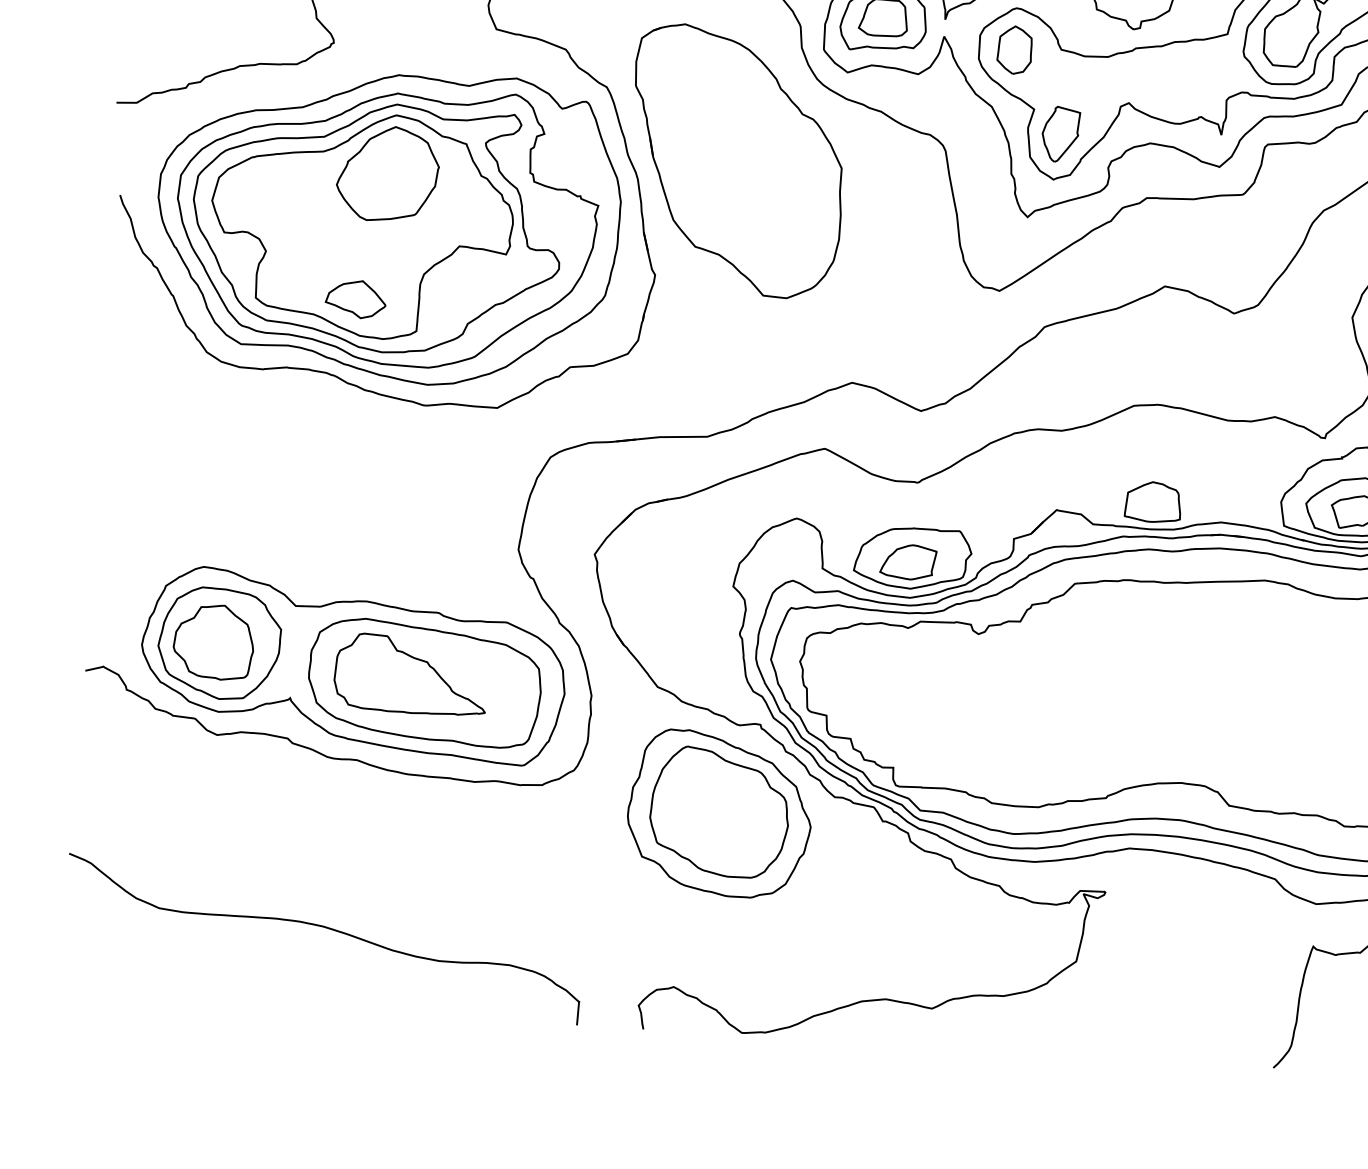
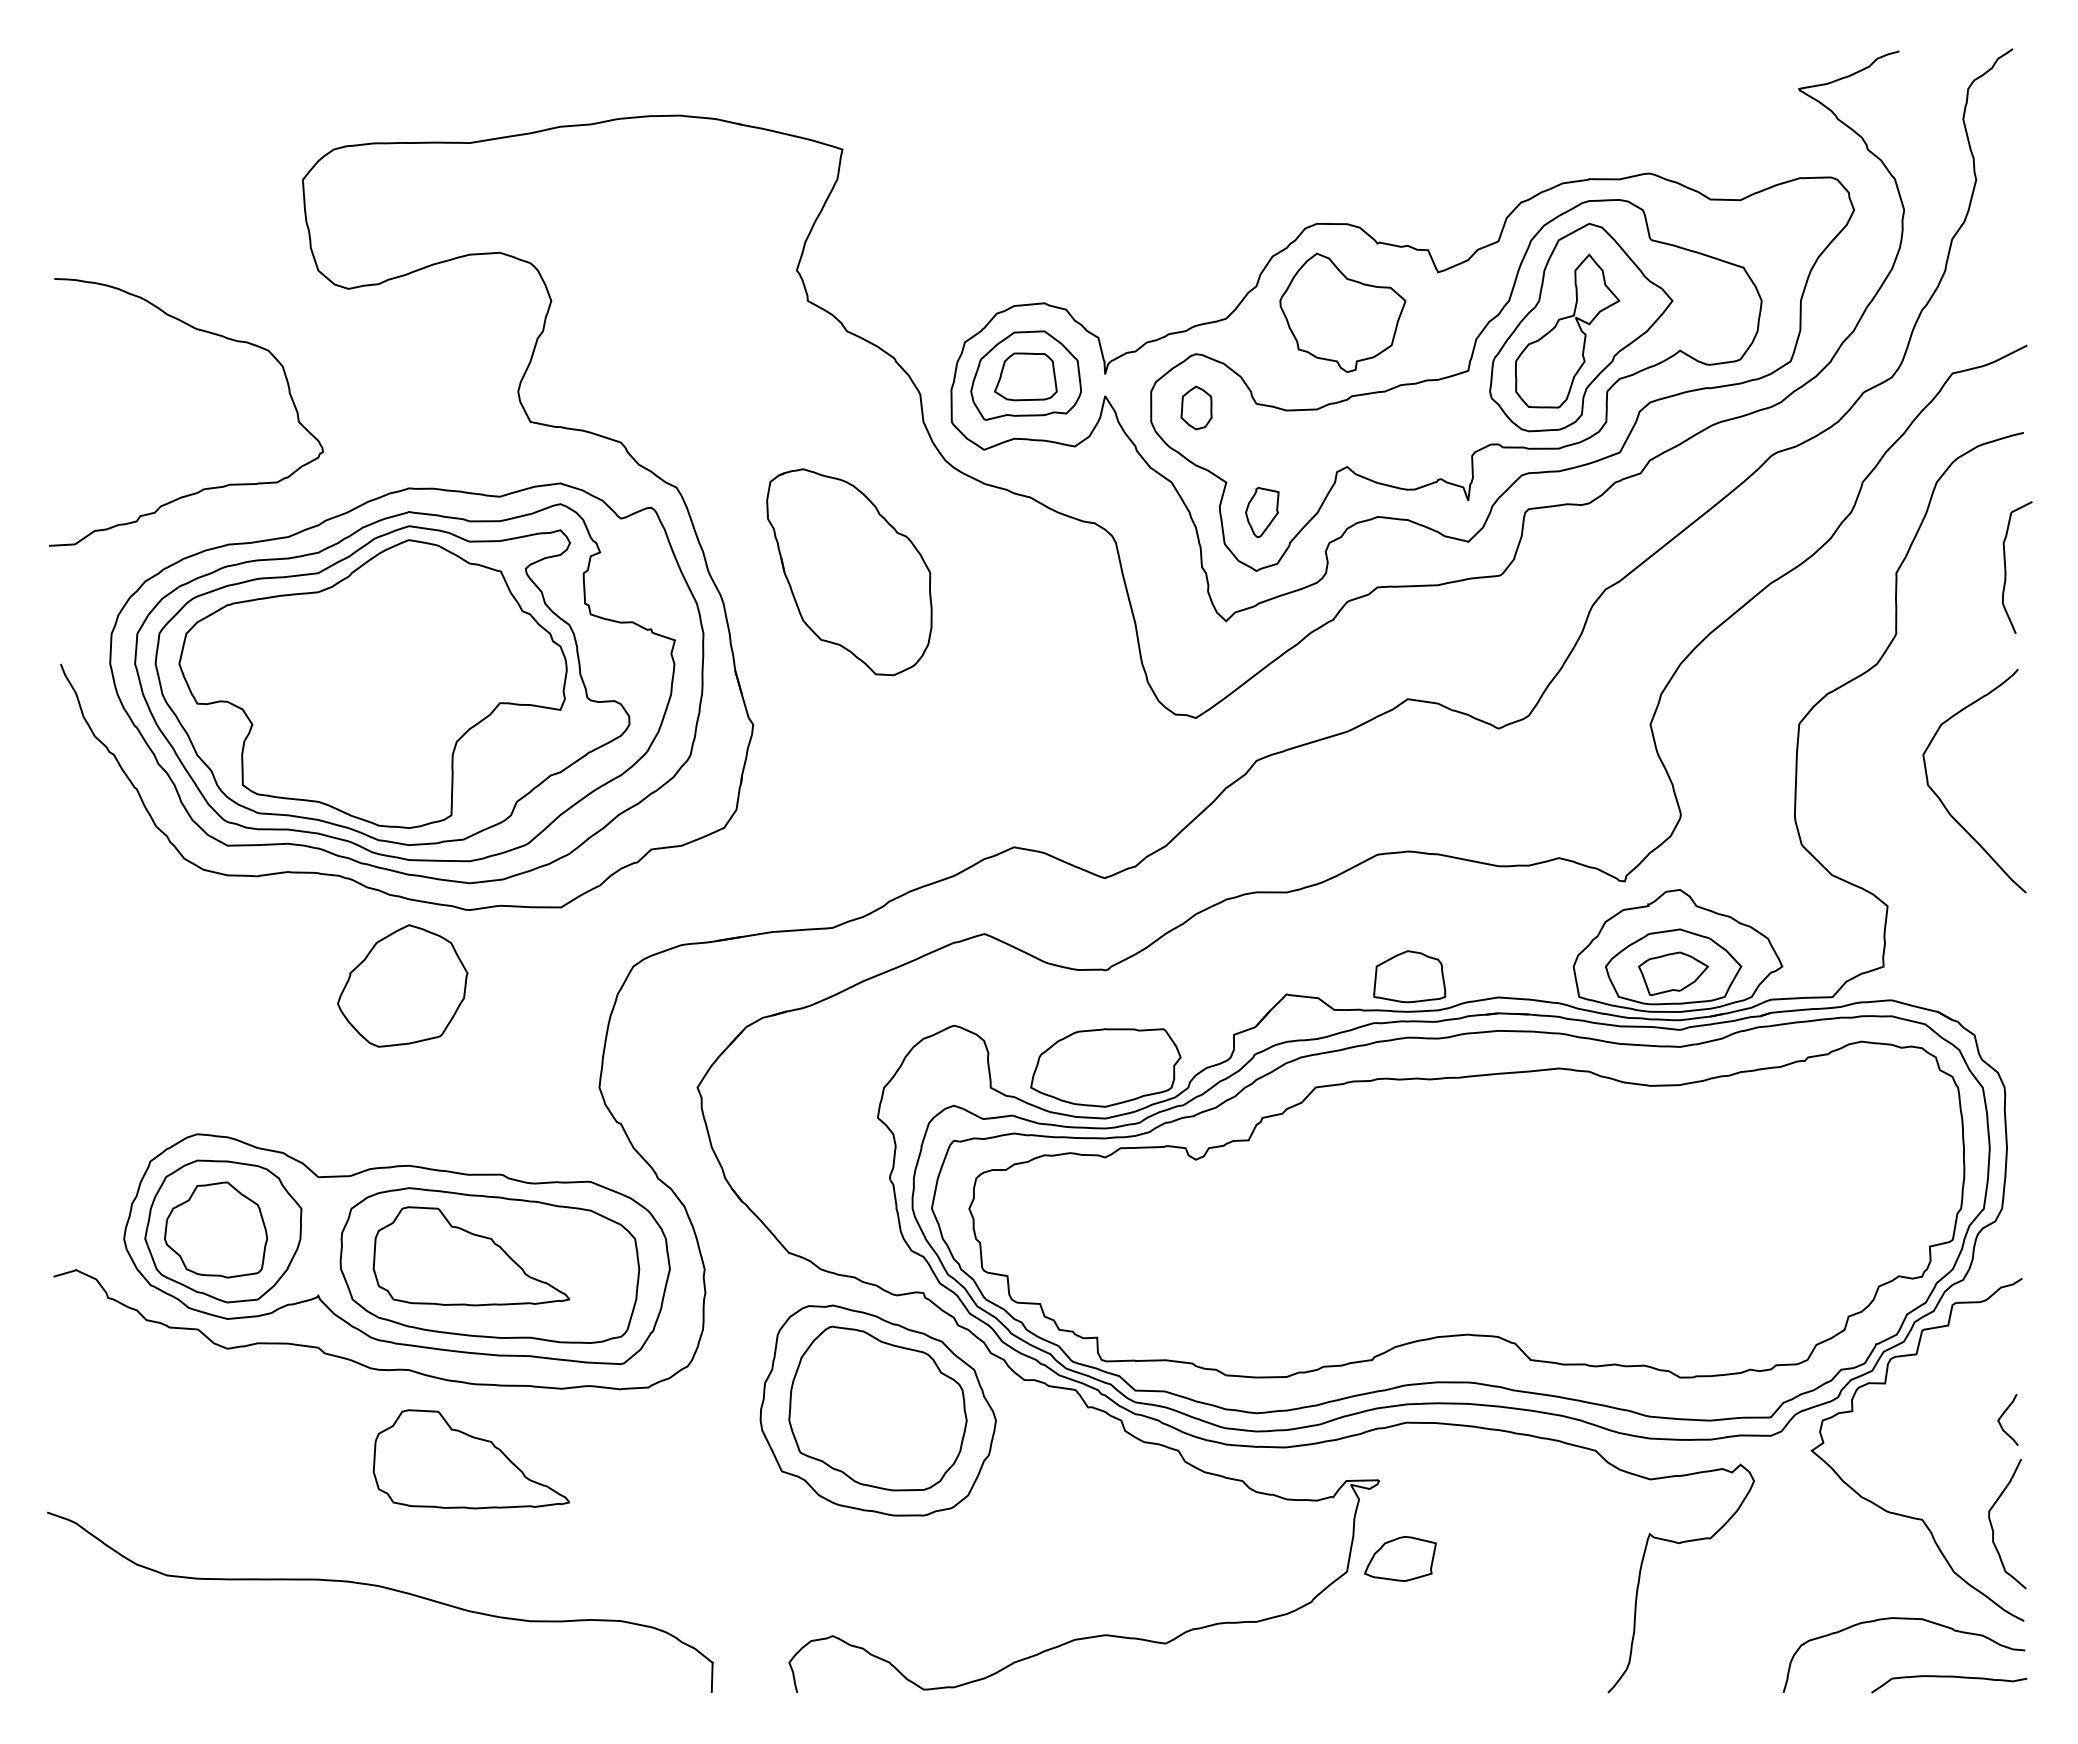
part: (1014, 49) -> (1196, 407), size x0.7
part: (1060, 134) -> (1262, 512), size x0.7
part: (737, 160) -> (849, 571), size x0.6
part: (387, 173) -> (402, 985), moved
part: (356, 298) -> (371, 778), removed
part: (908, 561) -> (1400, 1558), moved
part: (400, 832) -> (470, 1459), added

